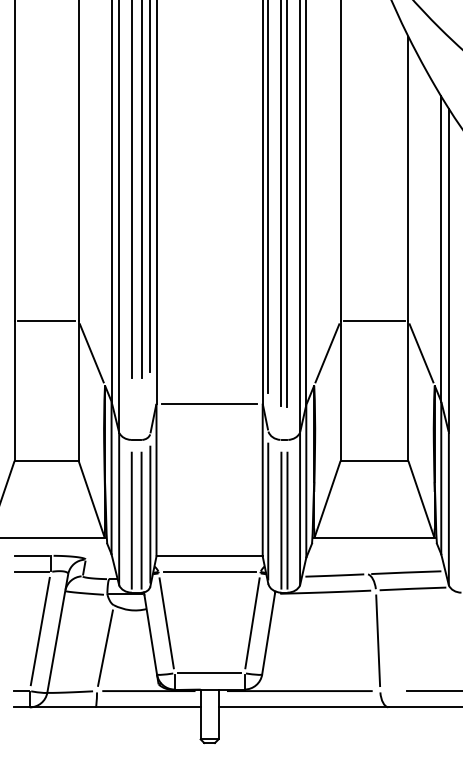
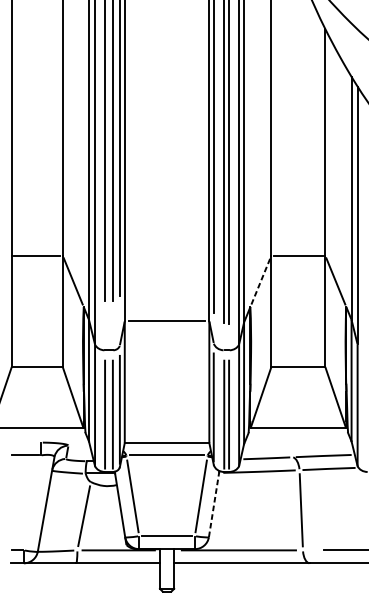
line: (327, 352) -> (260, 280), solid -> dashed
line: (31, 555) -> (25, 442), removed
line: (39, 631) -> (31, 502), removed
line: (268, 633) -> (213, 504), solid -> dashed

